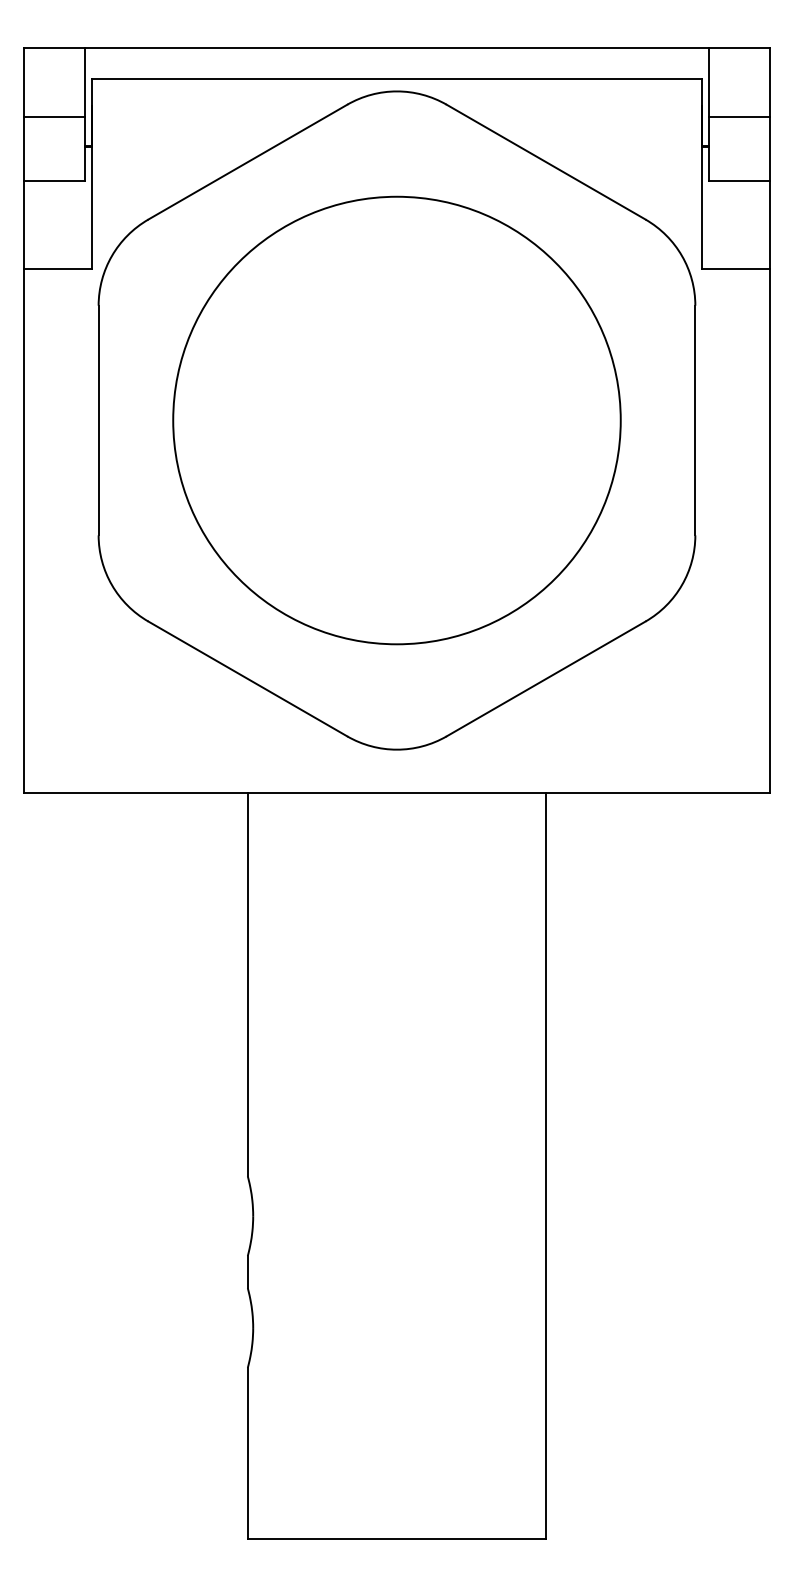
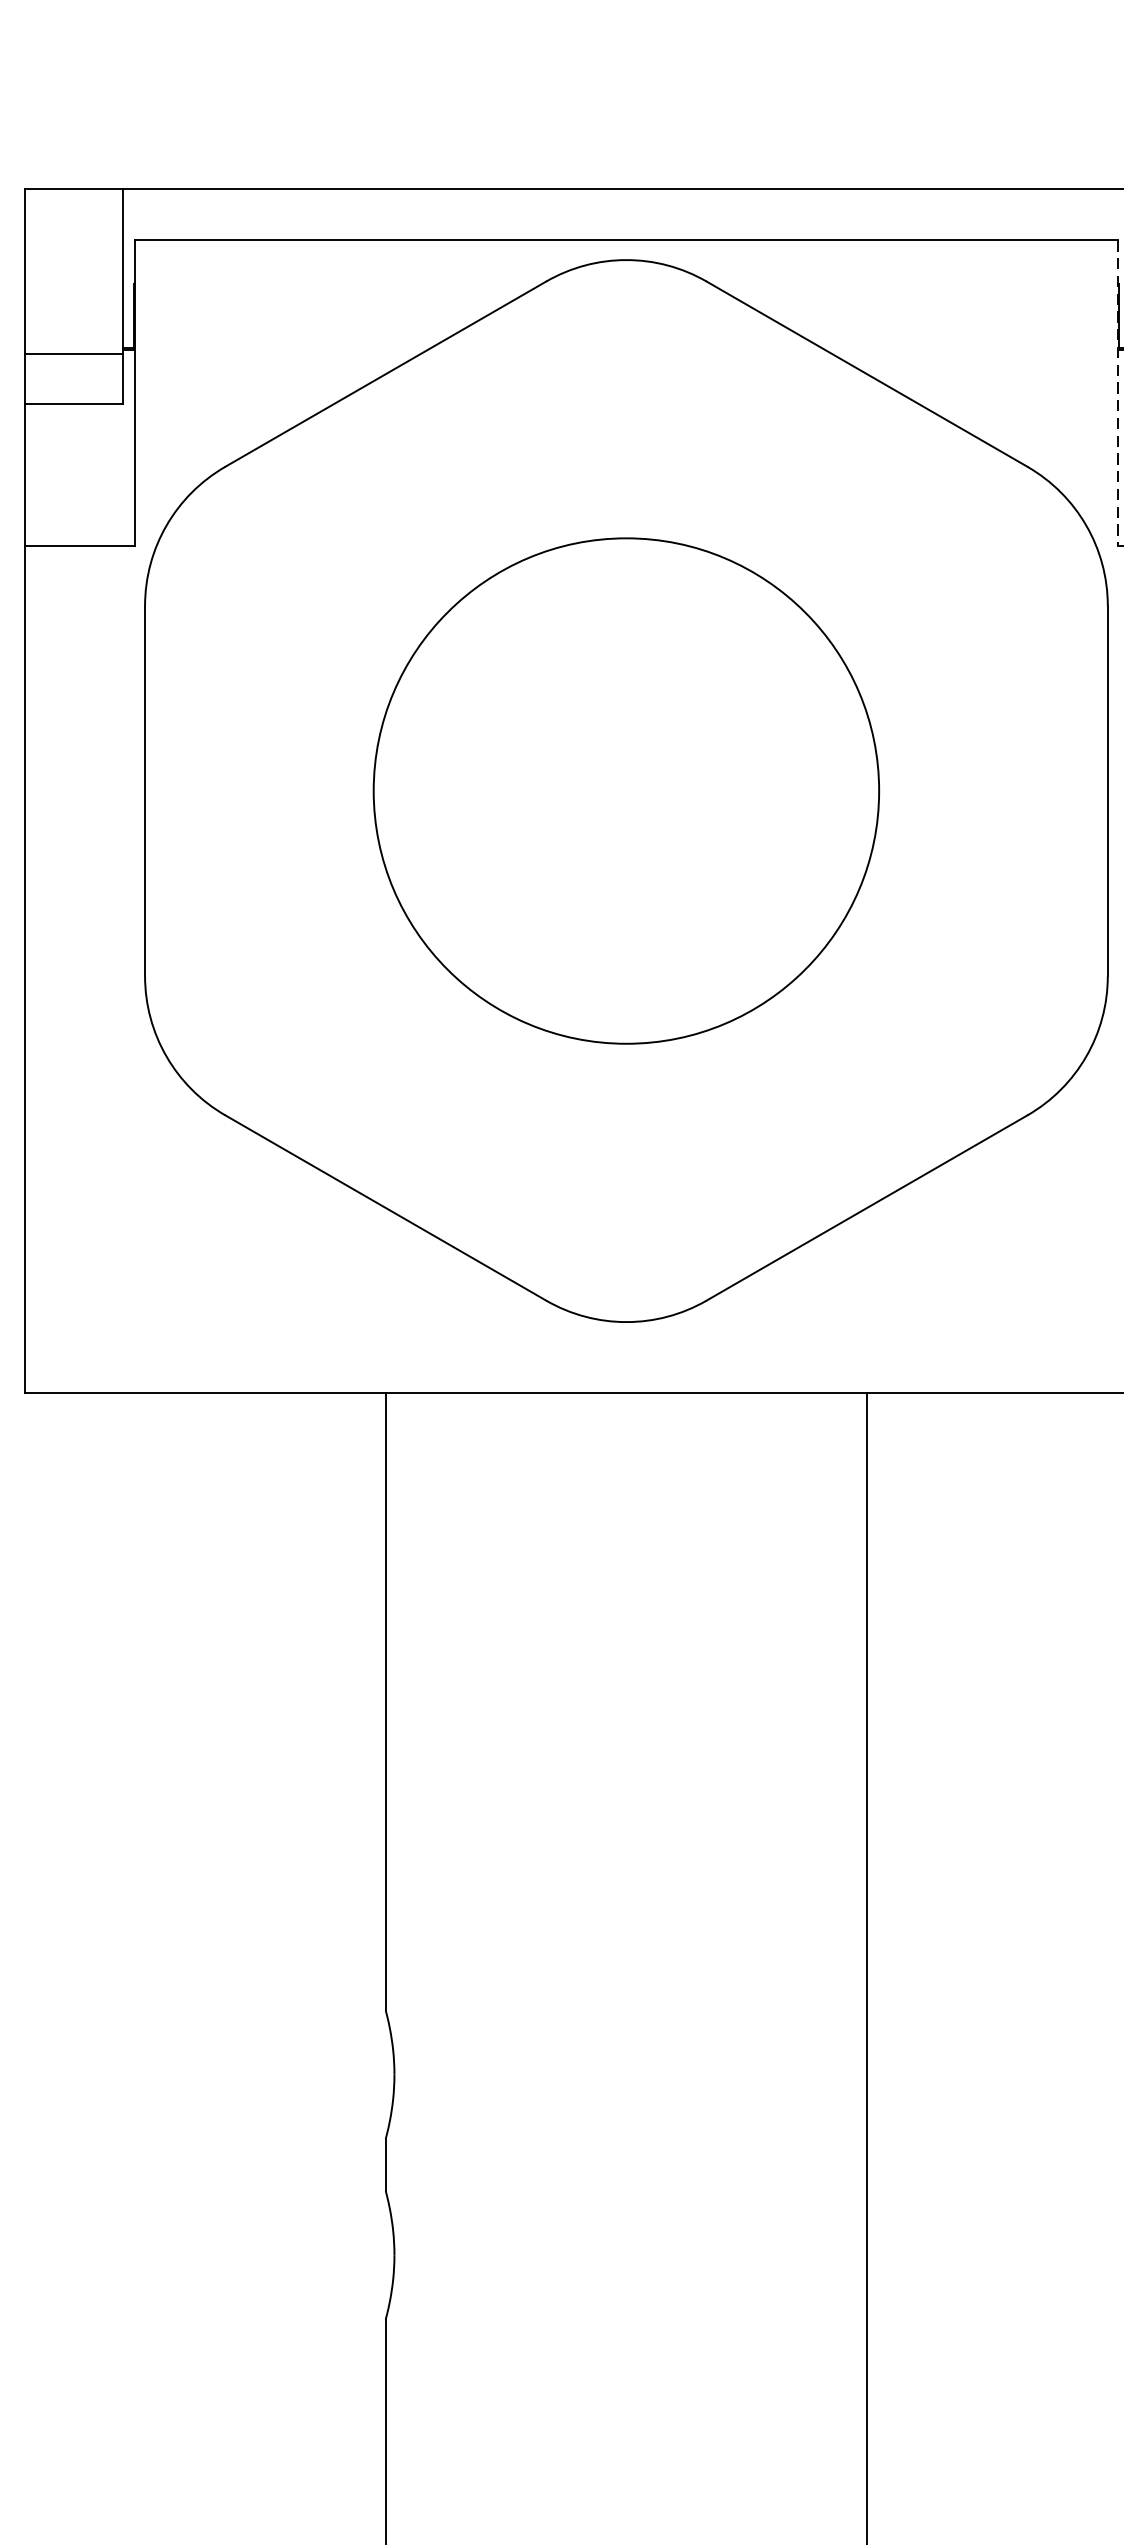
line: (54, 117) -> (73, 353), moved
line: (701, 173) -> (1117, 392), solid -> dashed
circle: (396, 420) -> (625, 790), size x0.7

